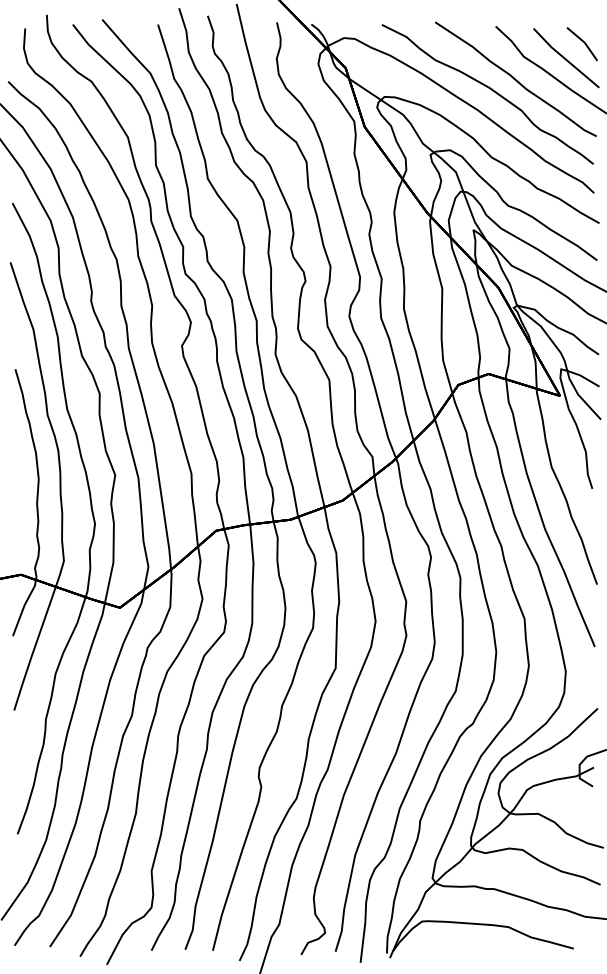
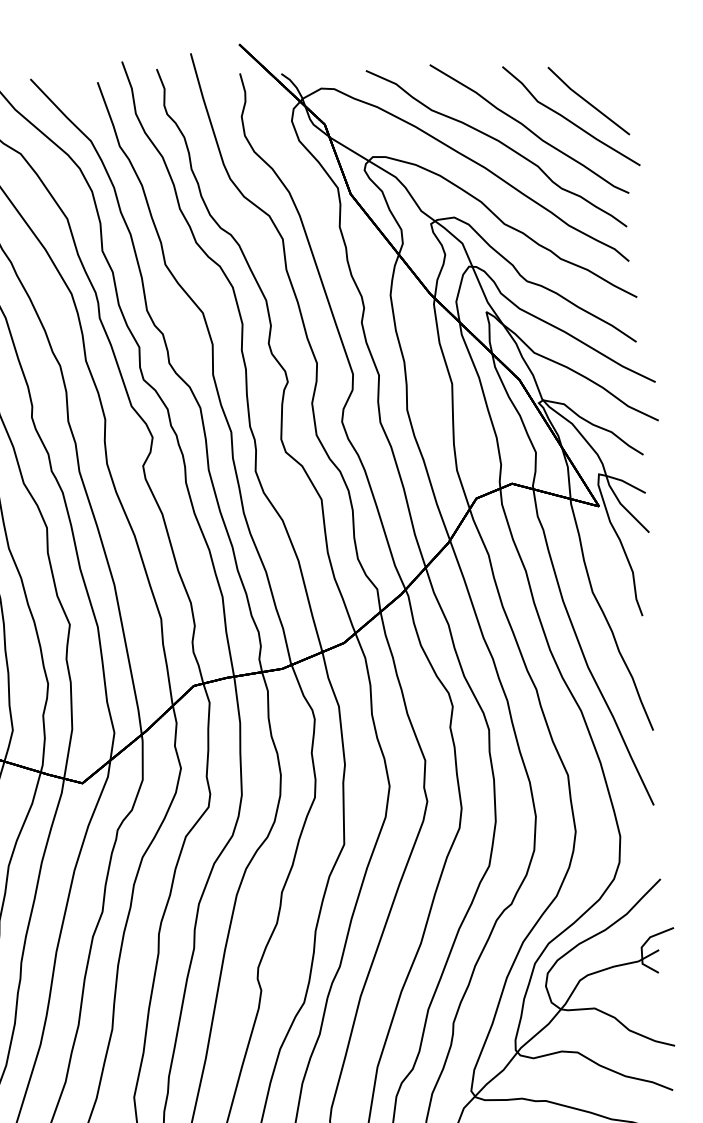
line: (582, 42) -> (607, 81), removed

